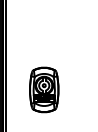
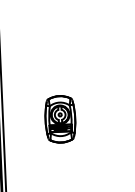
part: (44, 89) -> (60, 118), size x0.7

